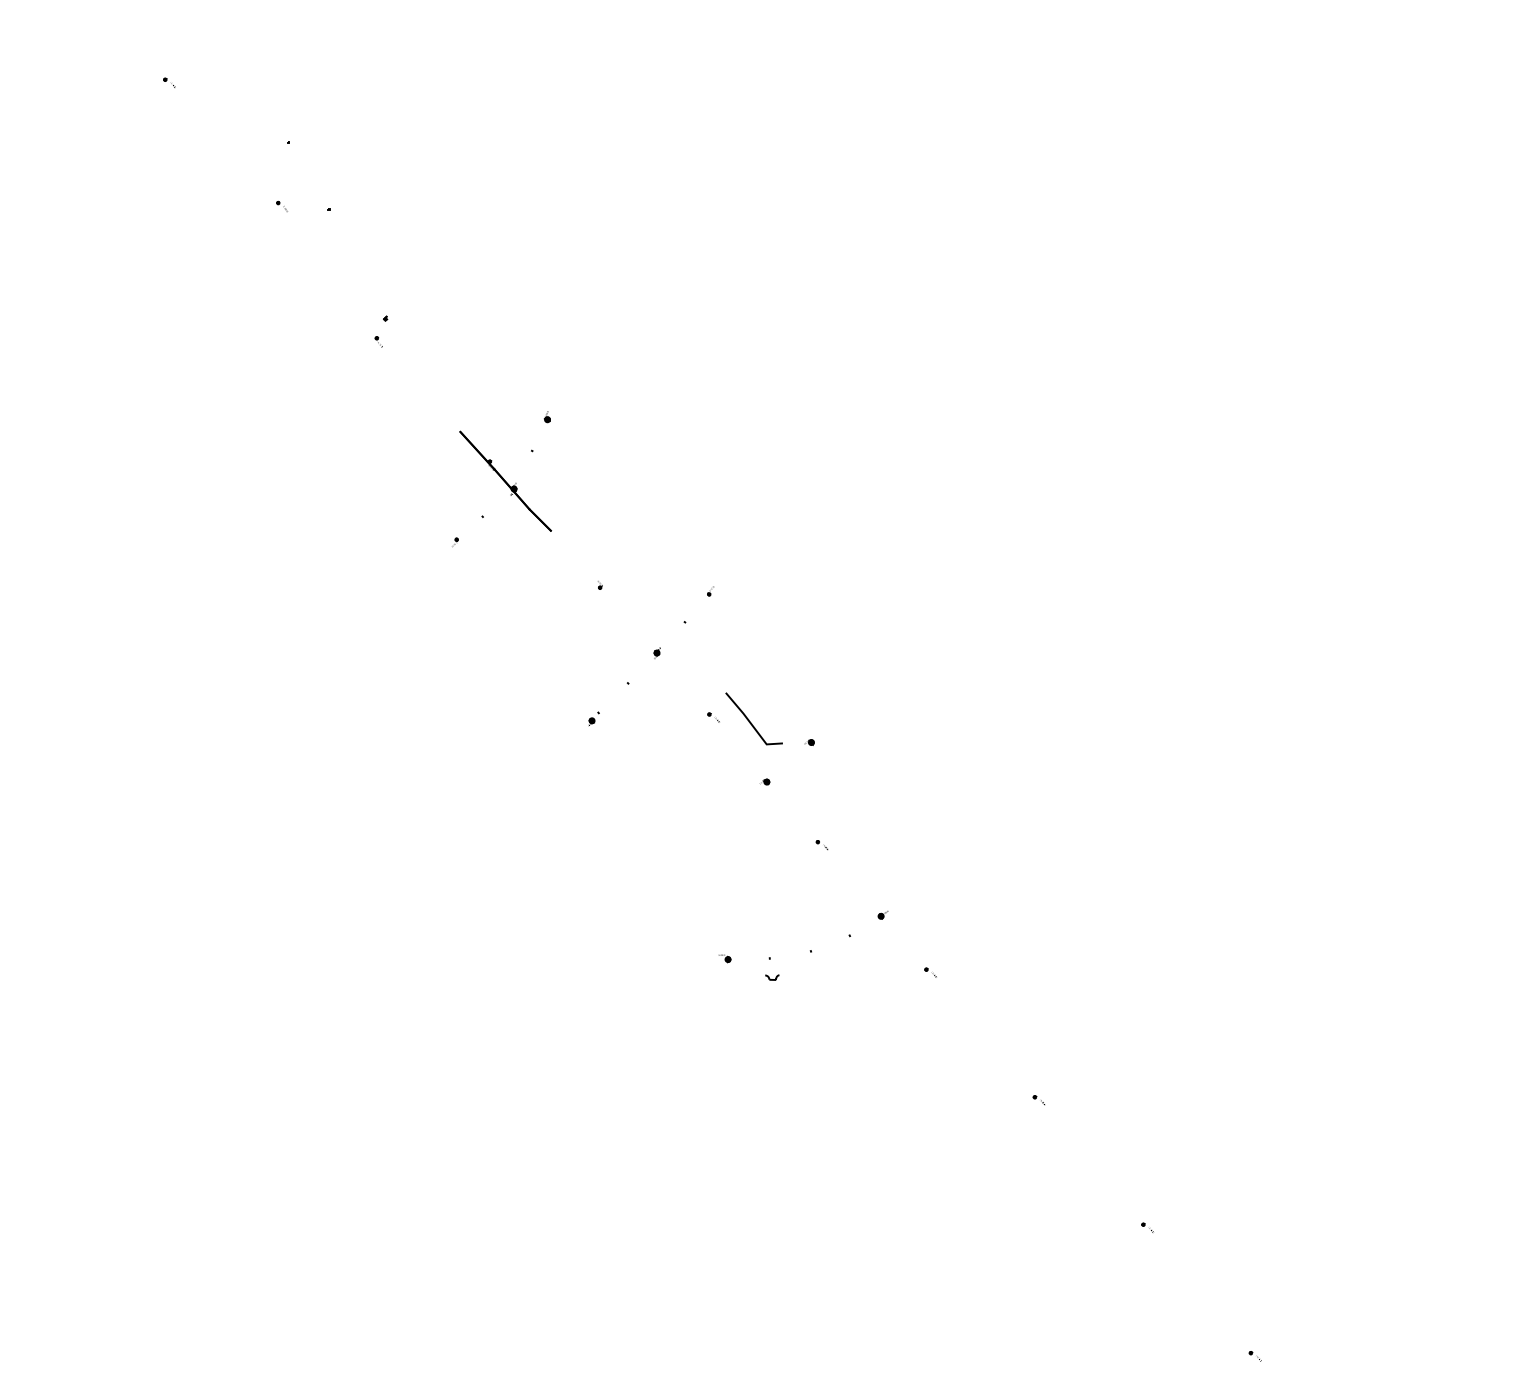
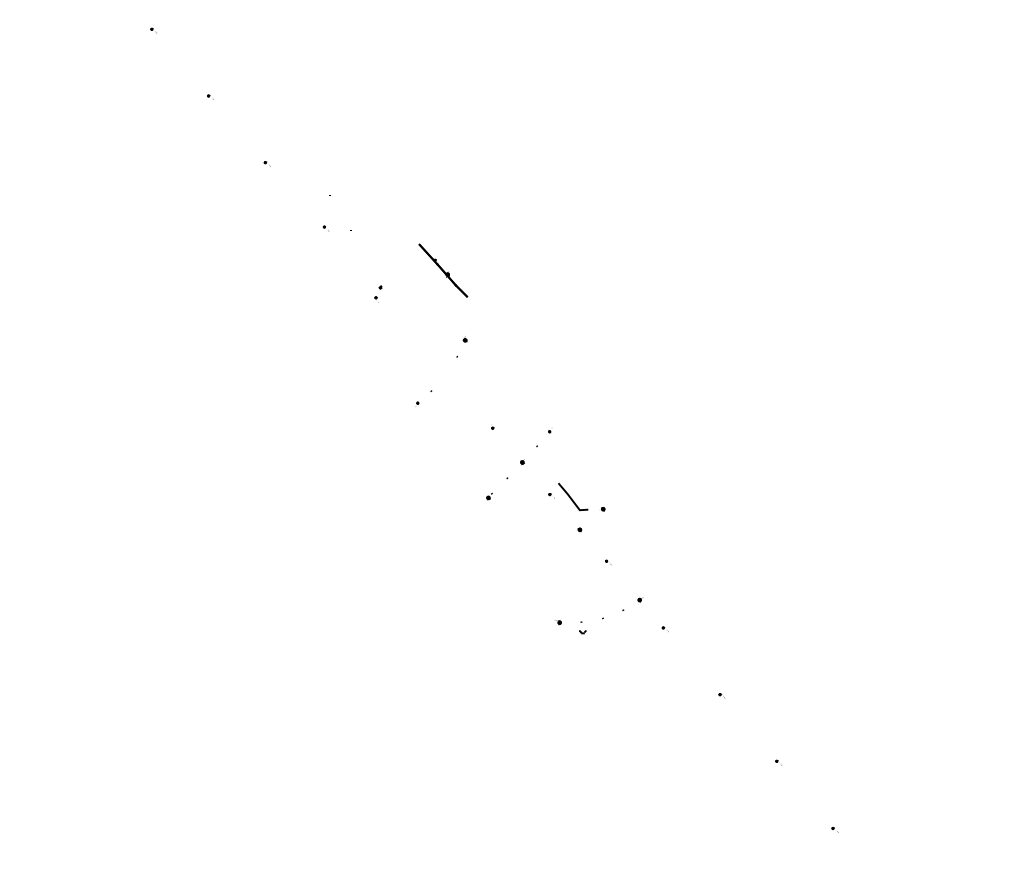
part: (505, 481) -> (443, 270), moved

